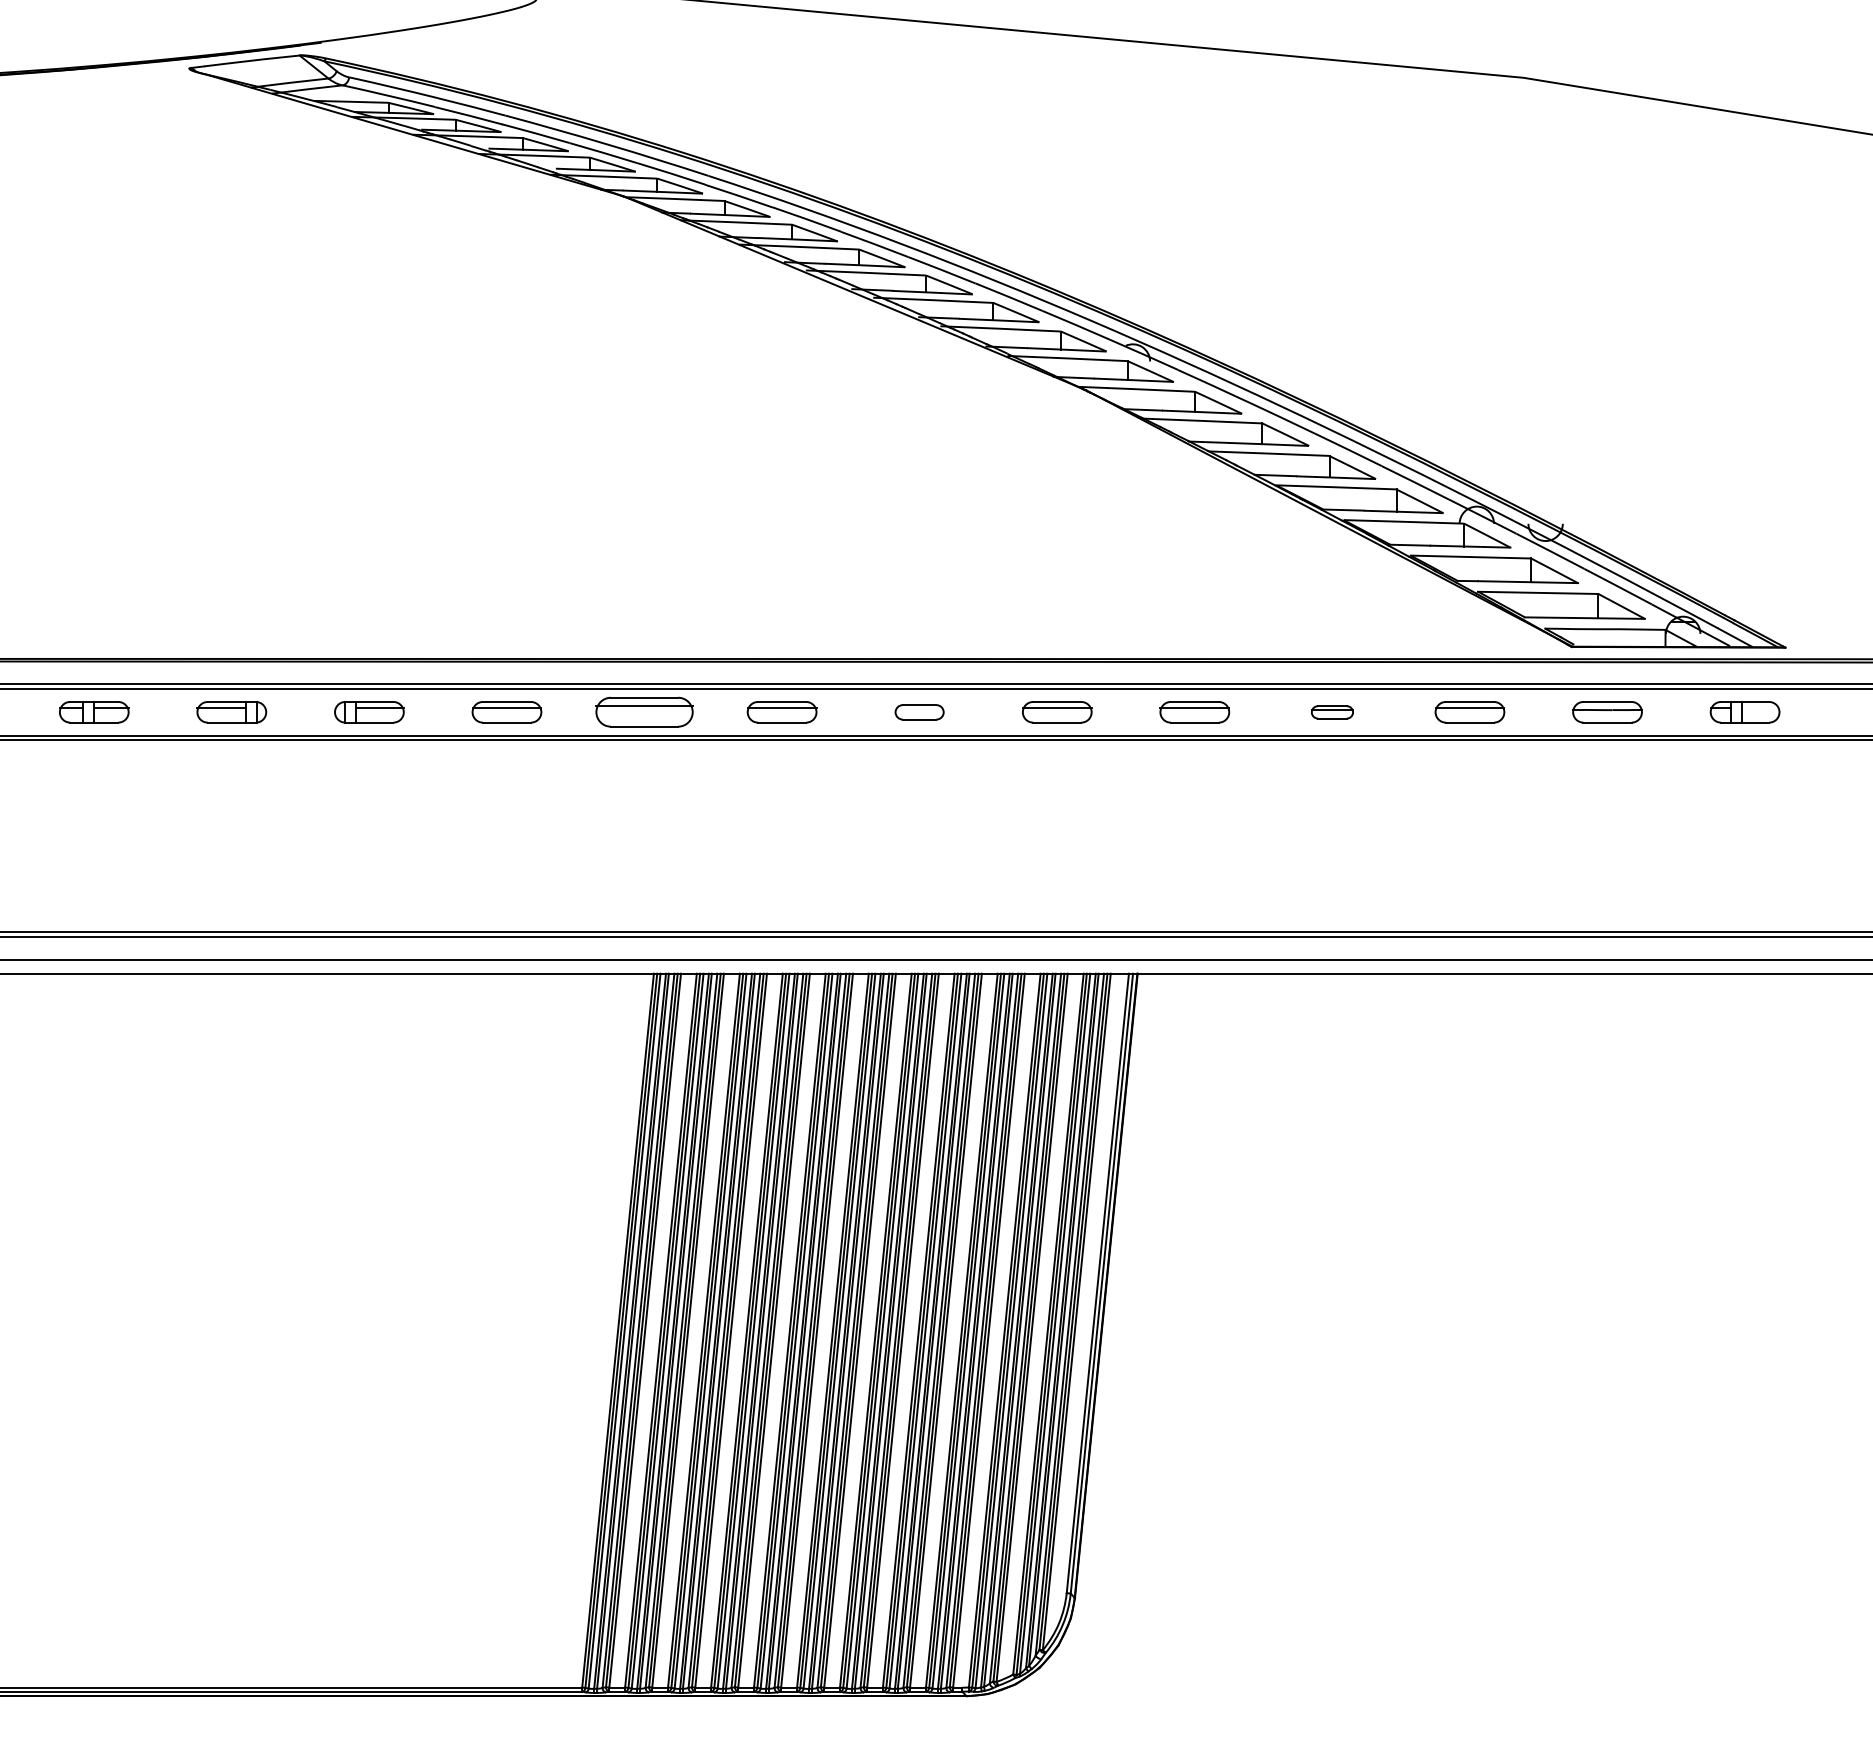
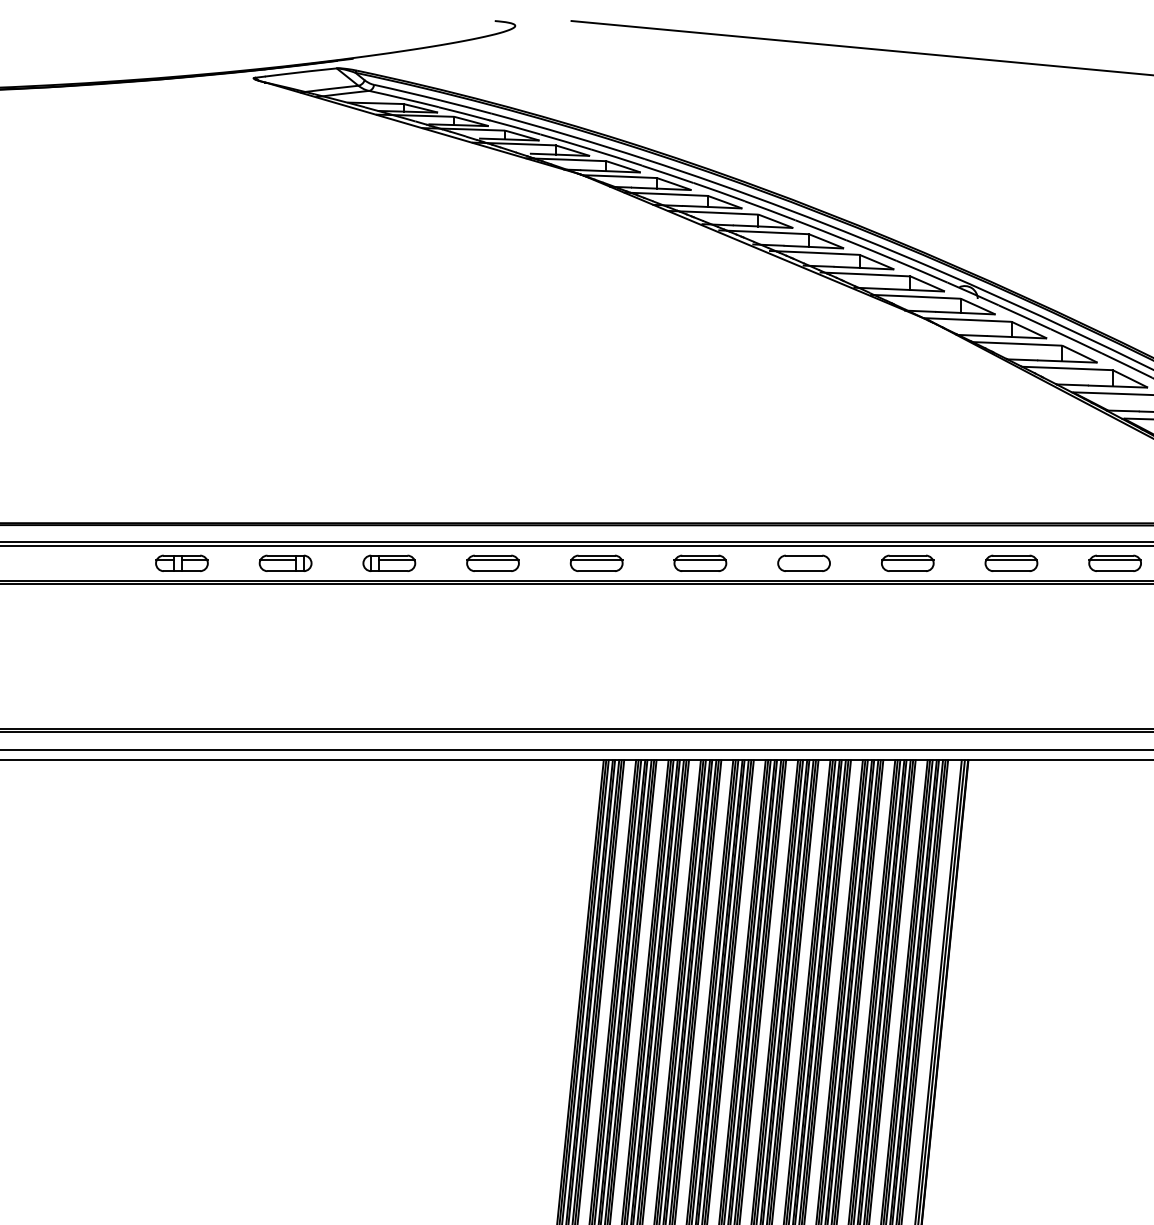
part: (644, 712) -> (596, 563), size x0.71
part: (919, 712) -> (803, 563), size x1.43
part: (1332, 712) -> (1115, 563), size x1.67

